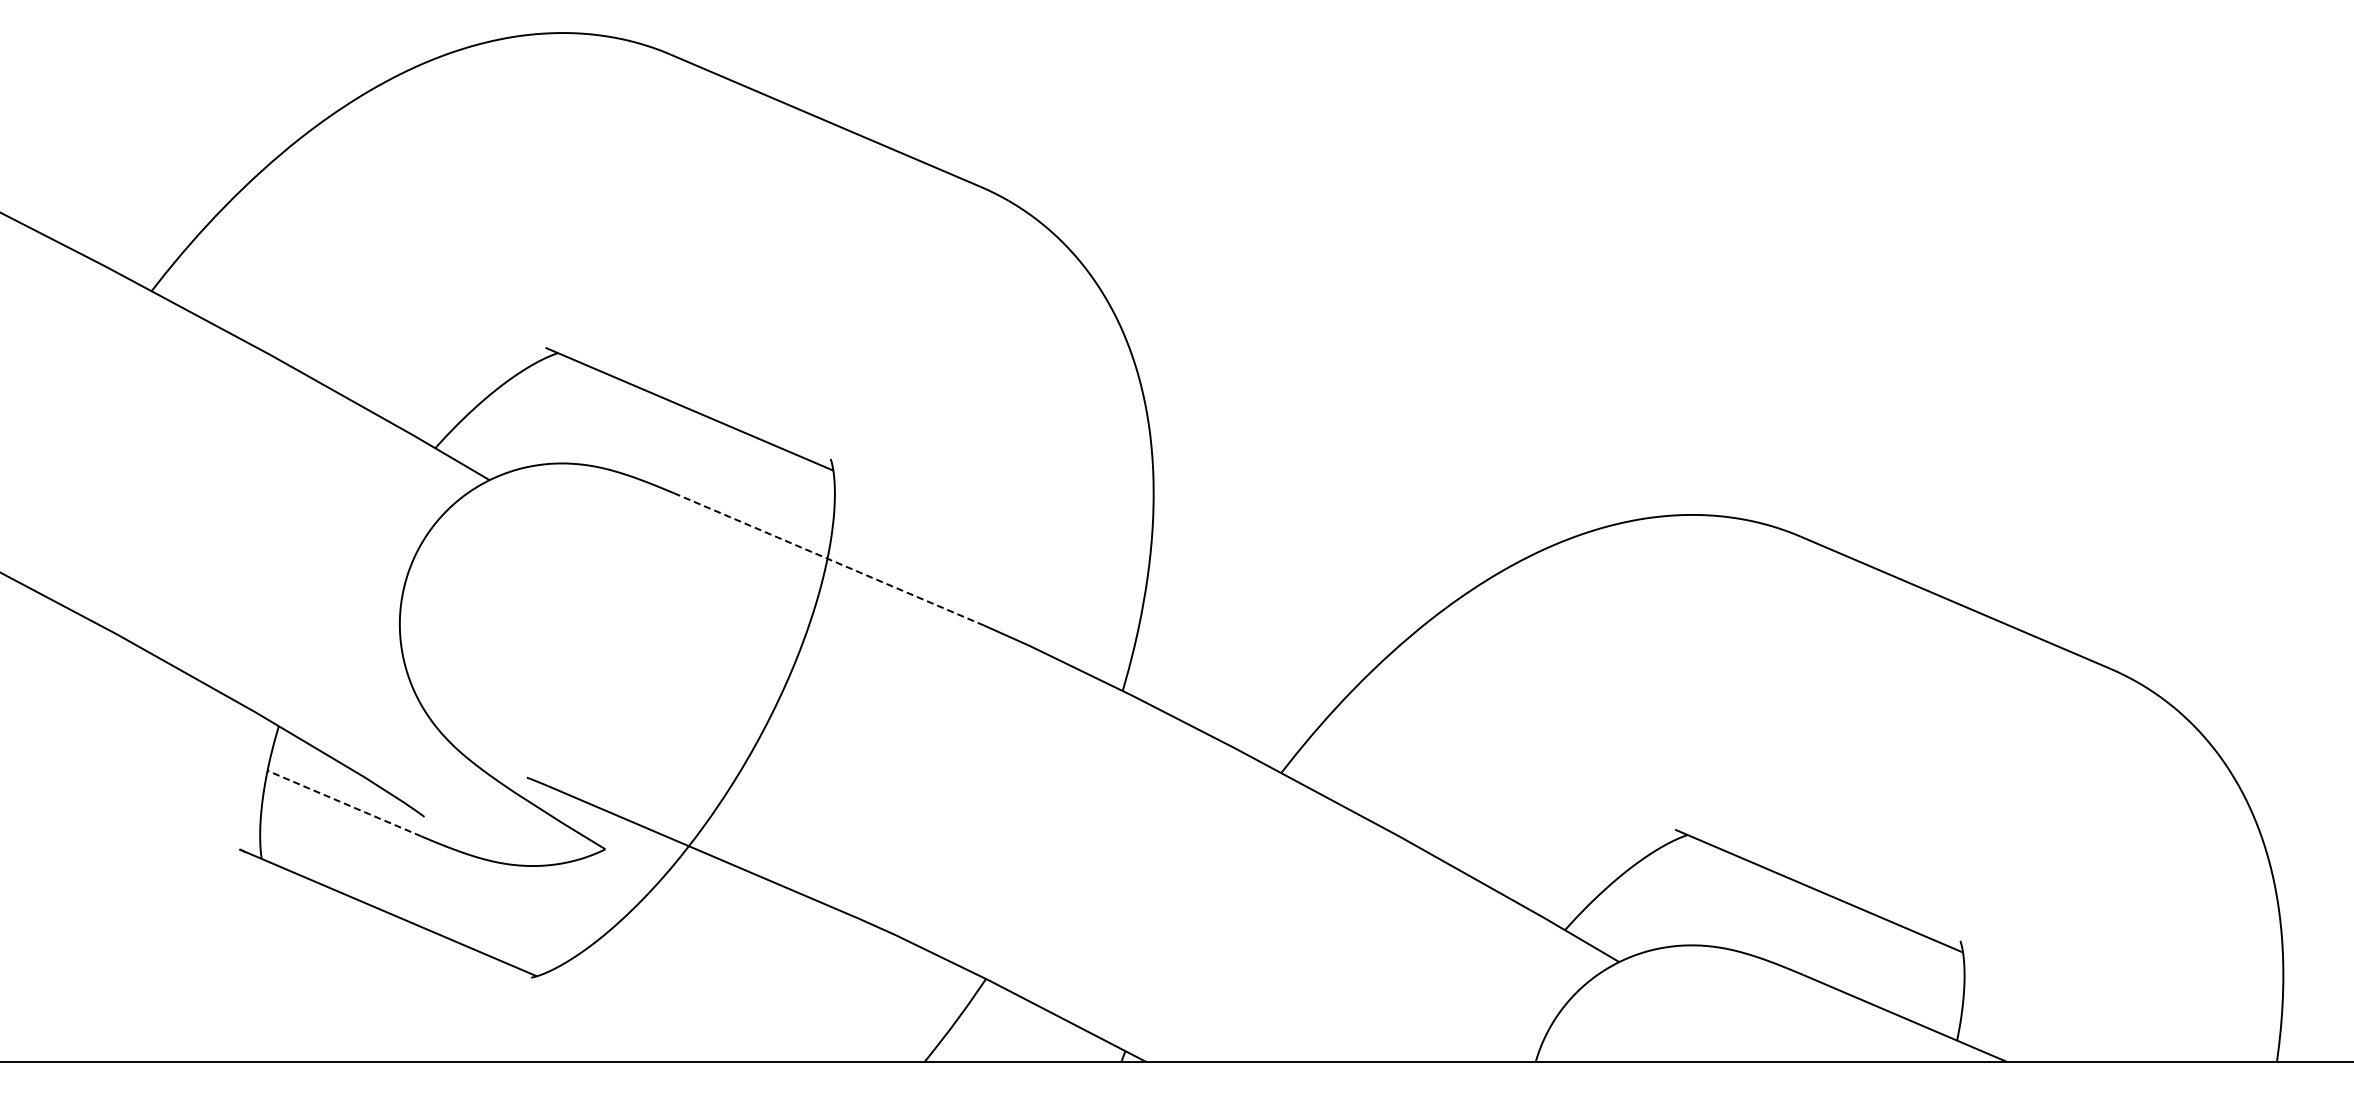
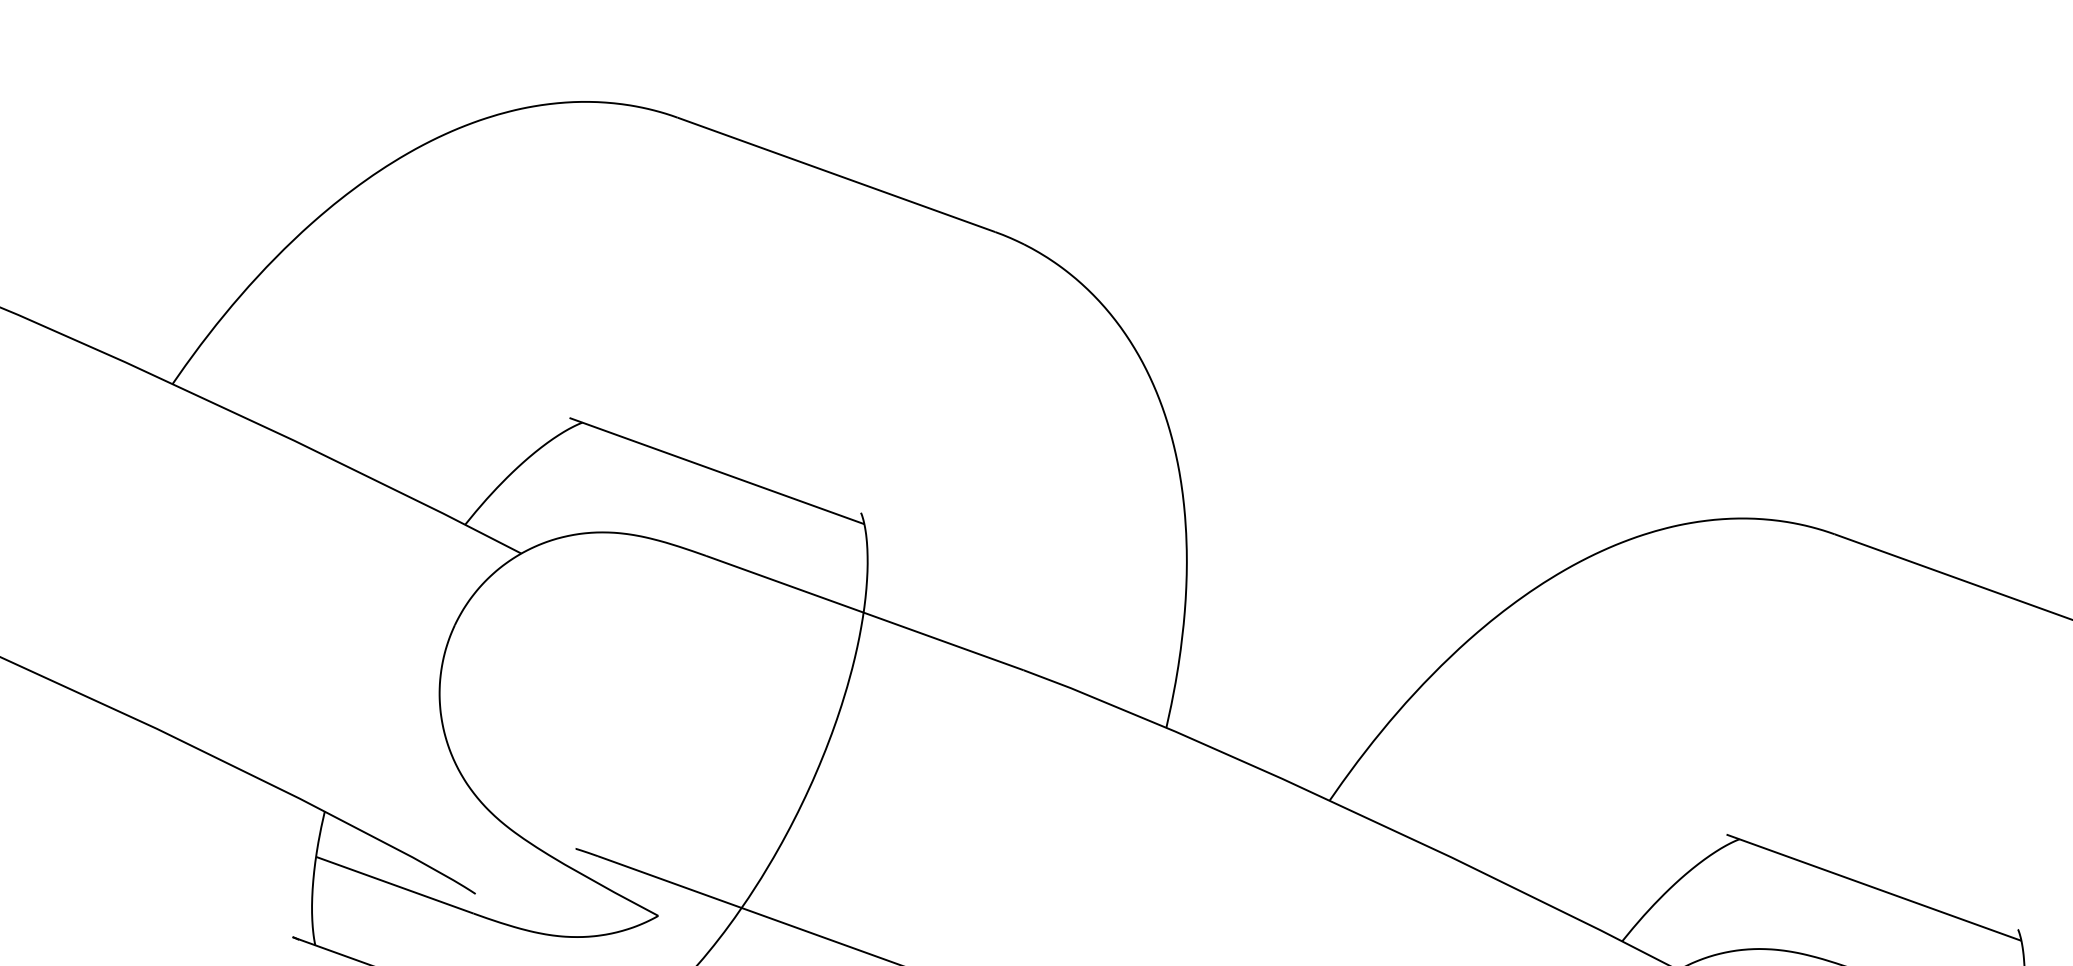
line: (828, 559) -> (864, 613), dashed -> solid
line: (344, 803) -> (394, 885), dashed -> solid

